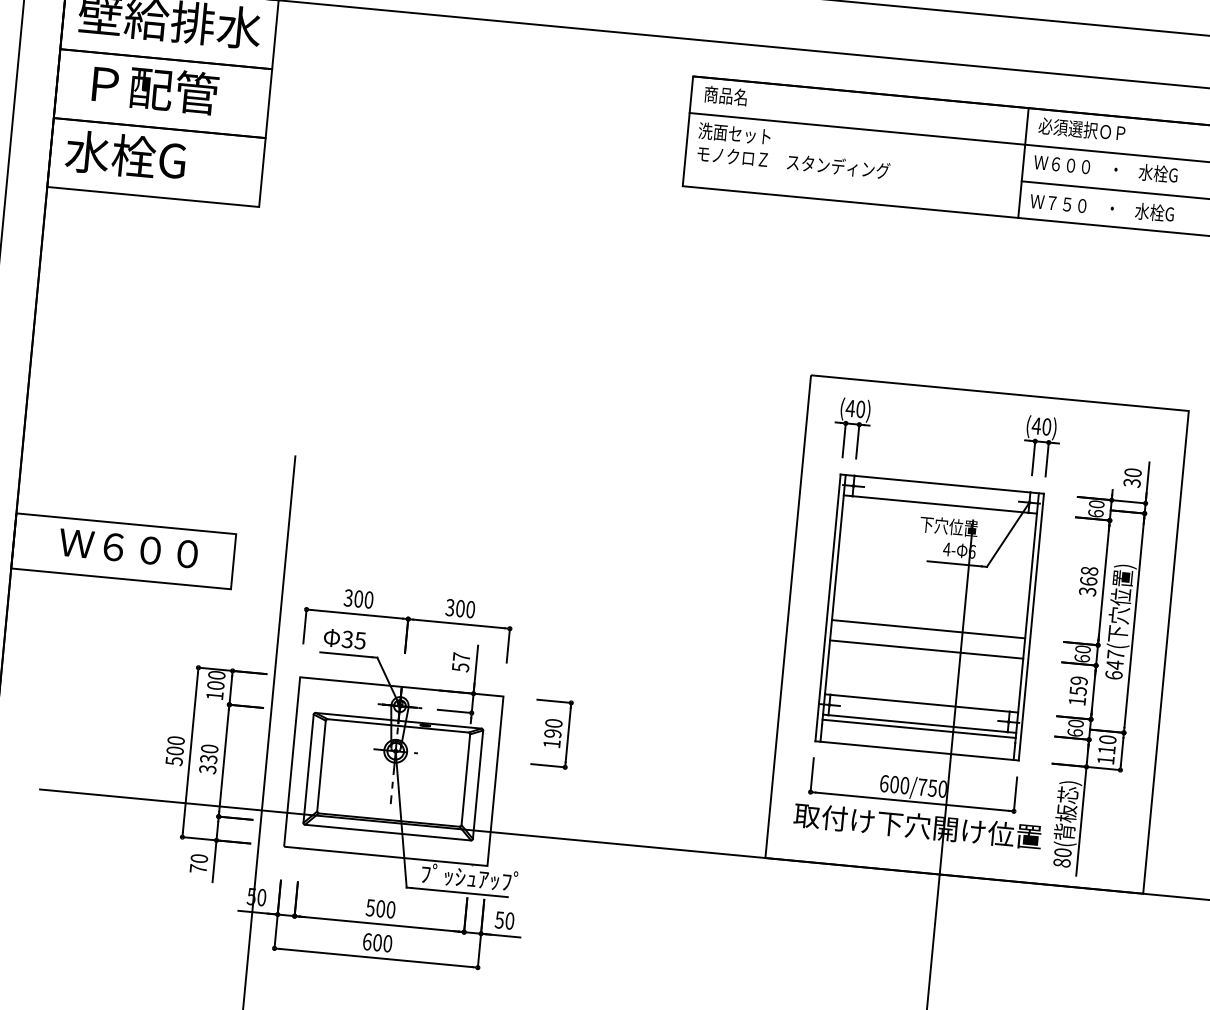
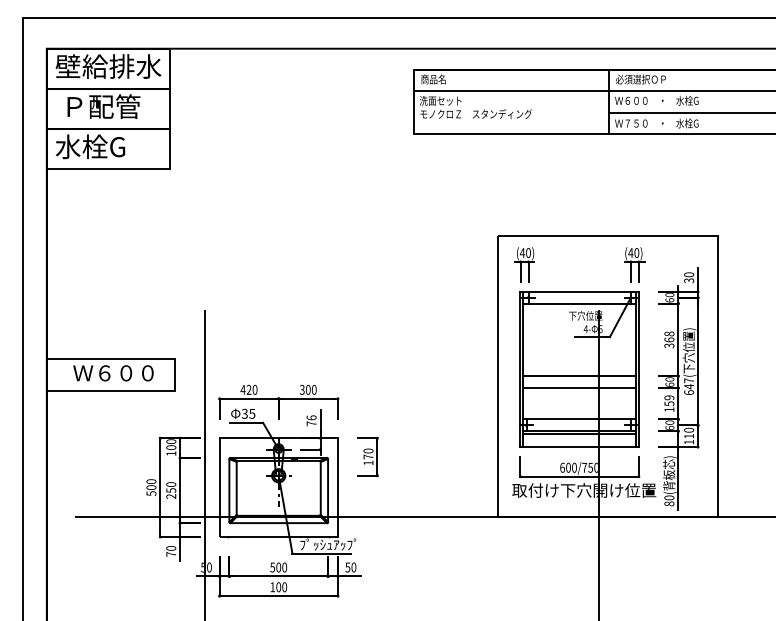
text: (352, 597) -> (245, 389), 300 -> 420
text: (460, 661) -> (311, 420), 57 -> 76
text: (553, 732) -> (368, 456), 190 -> 170
text: (208, 764) -> (171, 493), 330 -> 250
text: (366, 942) -> (272, 587), 600 -> 100

